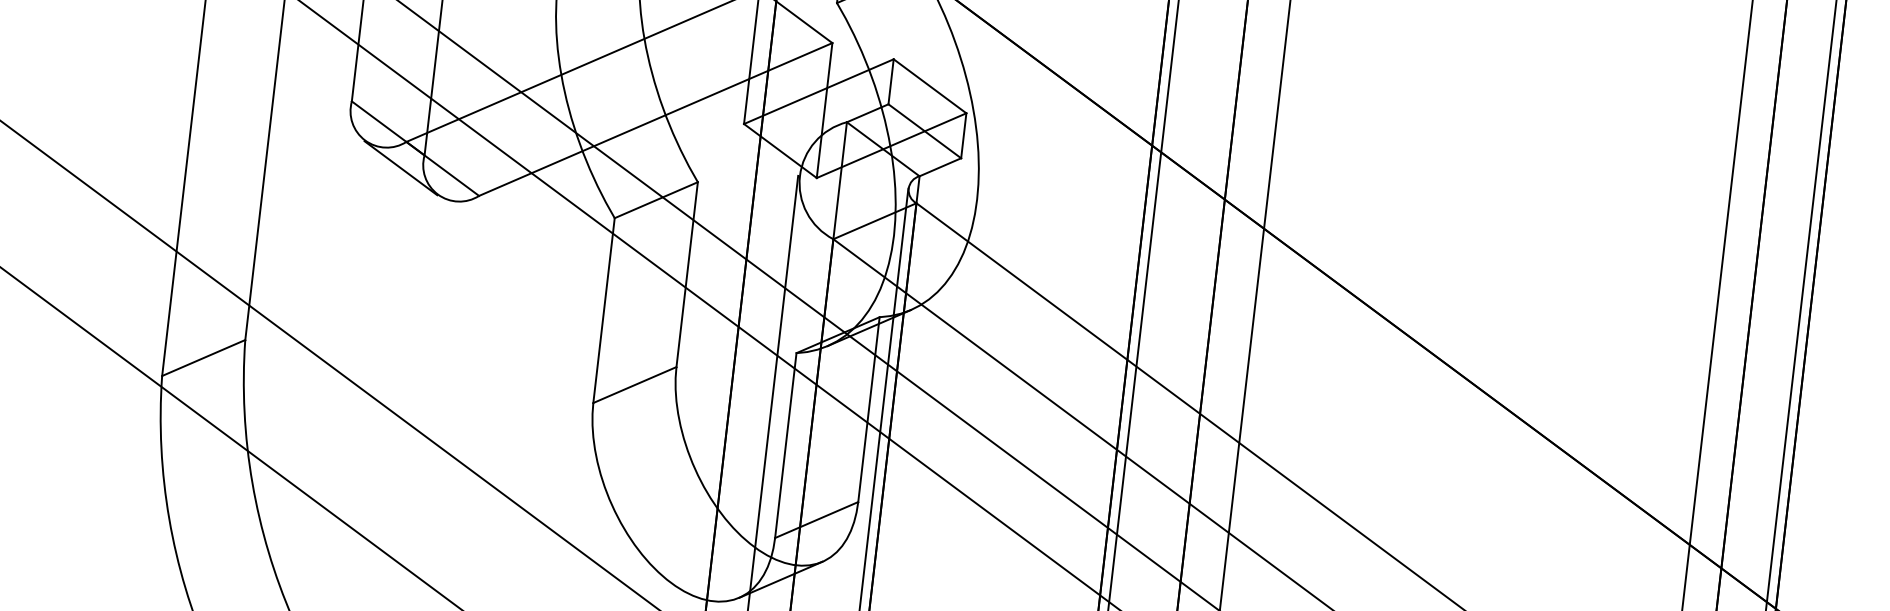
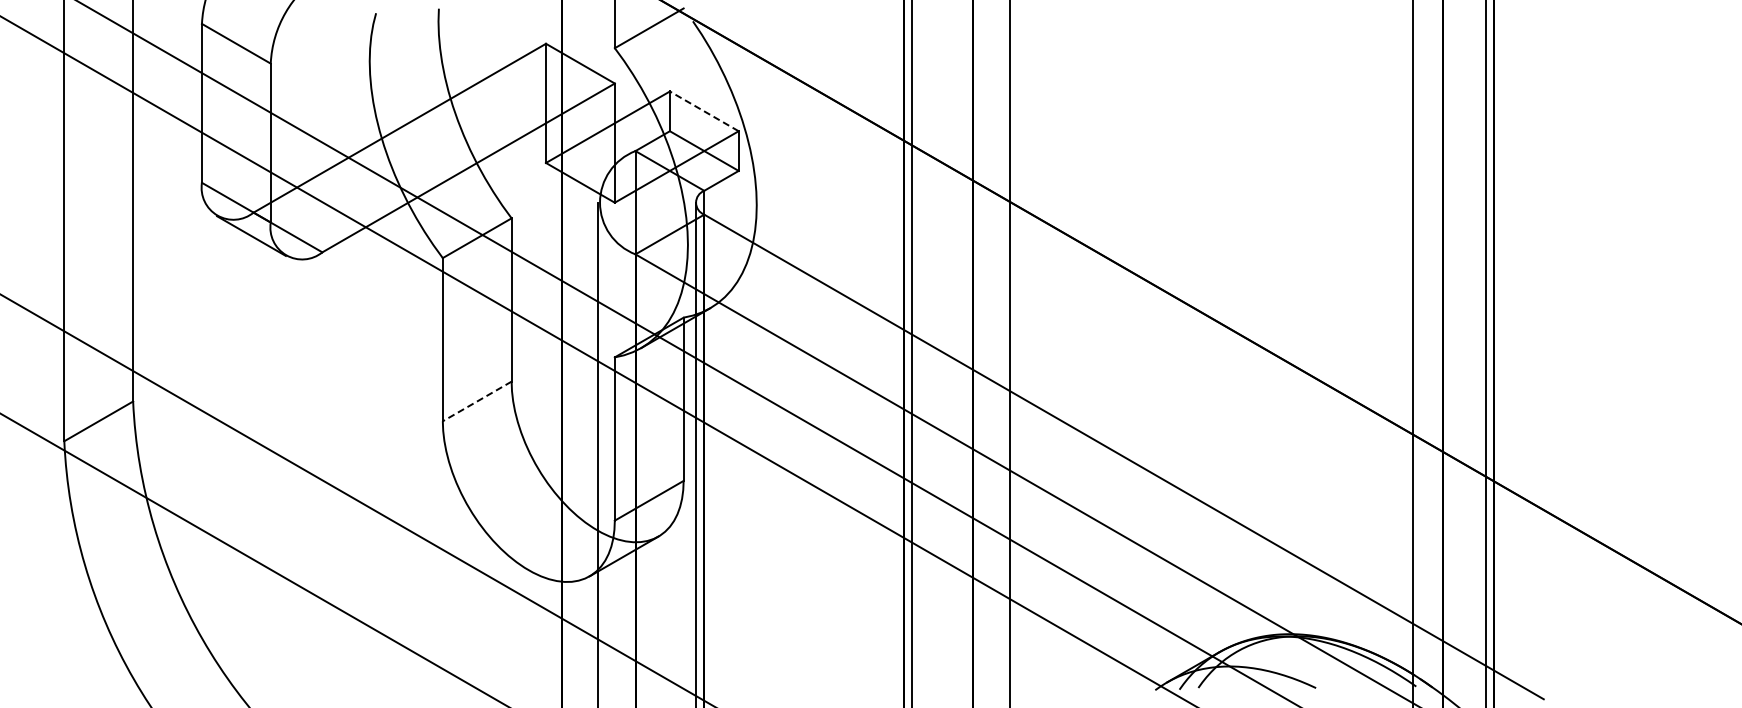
line: (930, 86) -> (704, 111), solid -> dashed
line: (635, 385) -> (477, 401), solid -> dashed

